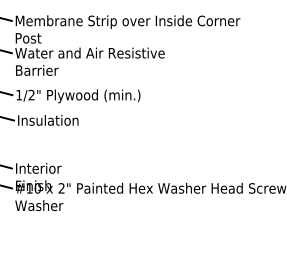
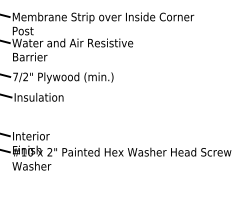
text: (19, 95) -> (15, 77), 1/2" -> 7/2"

